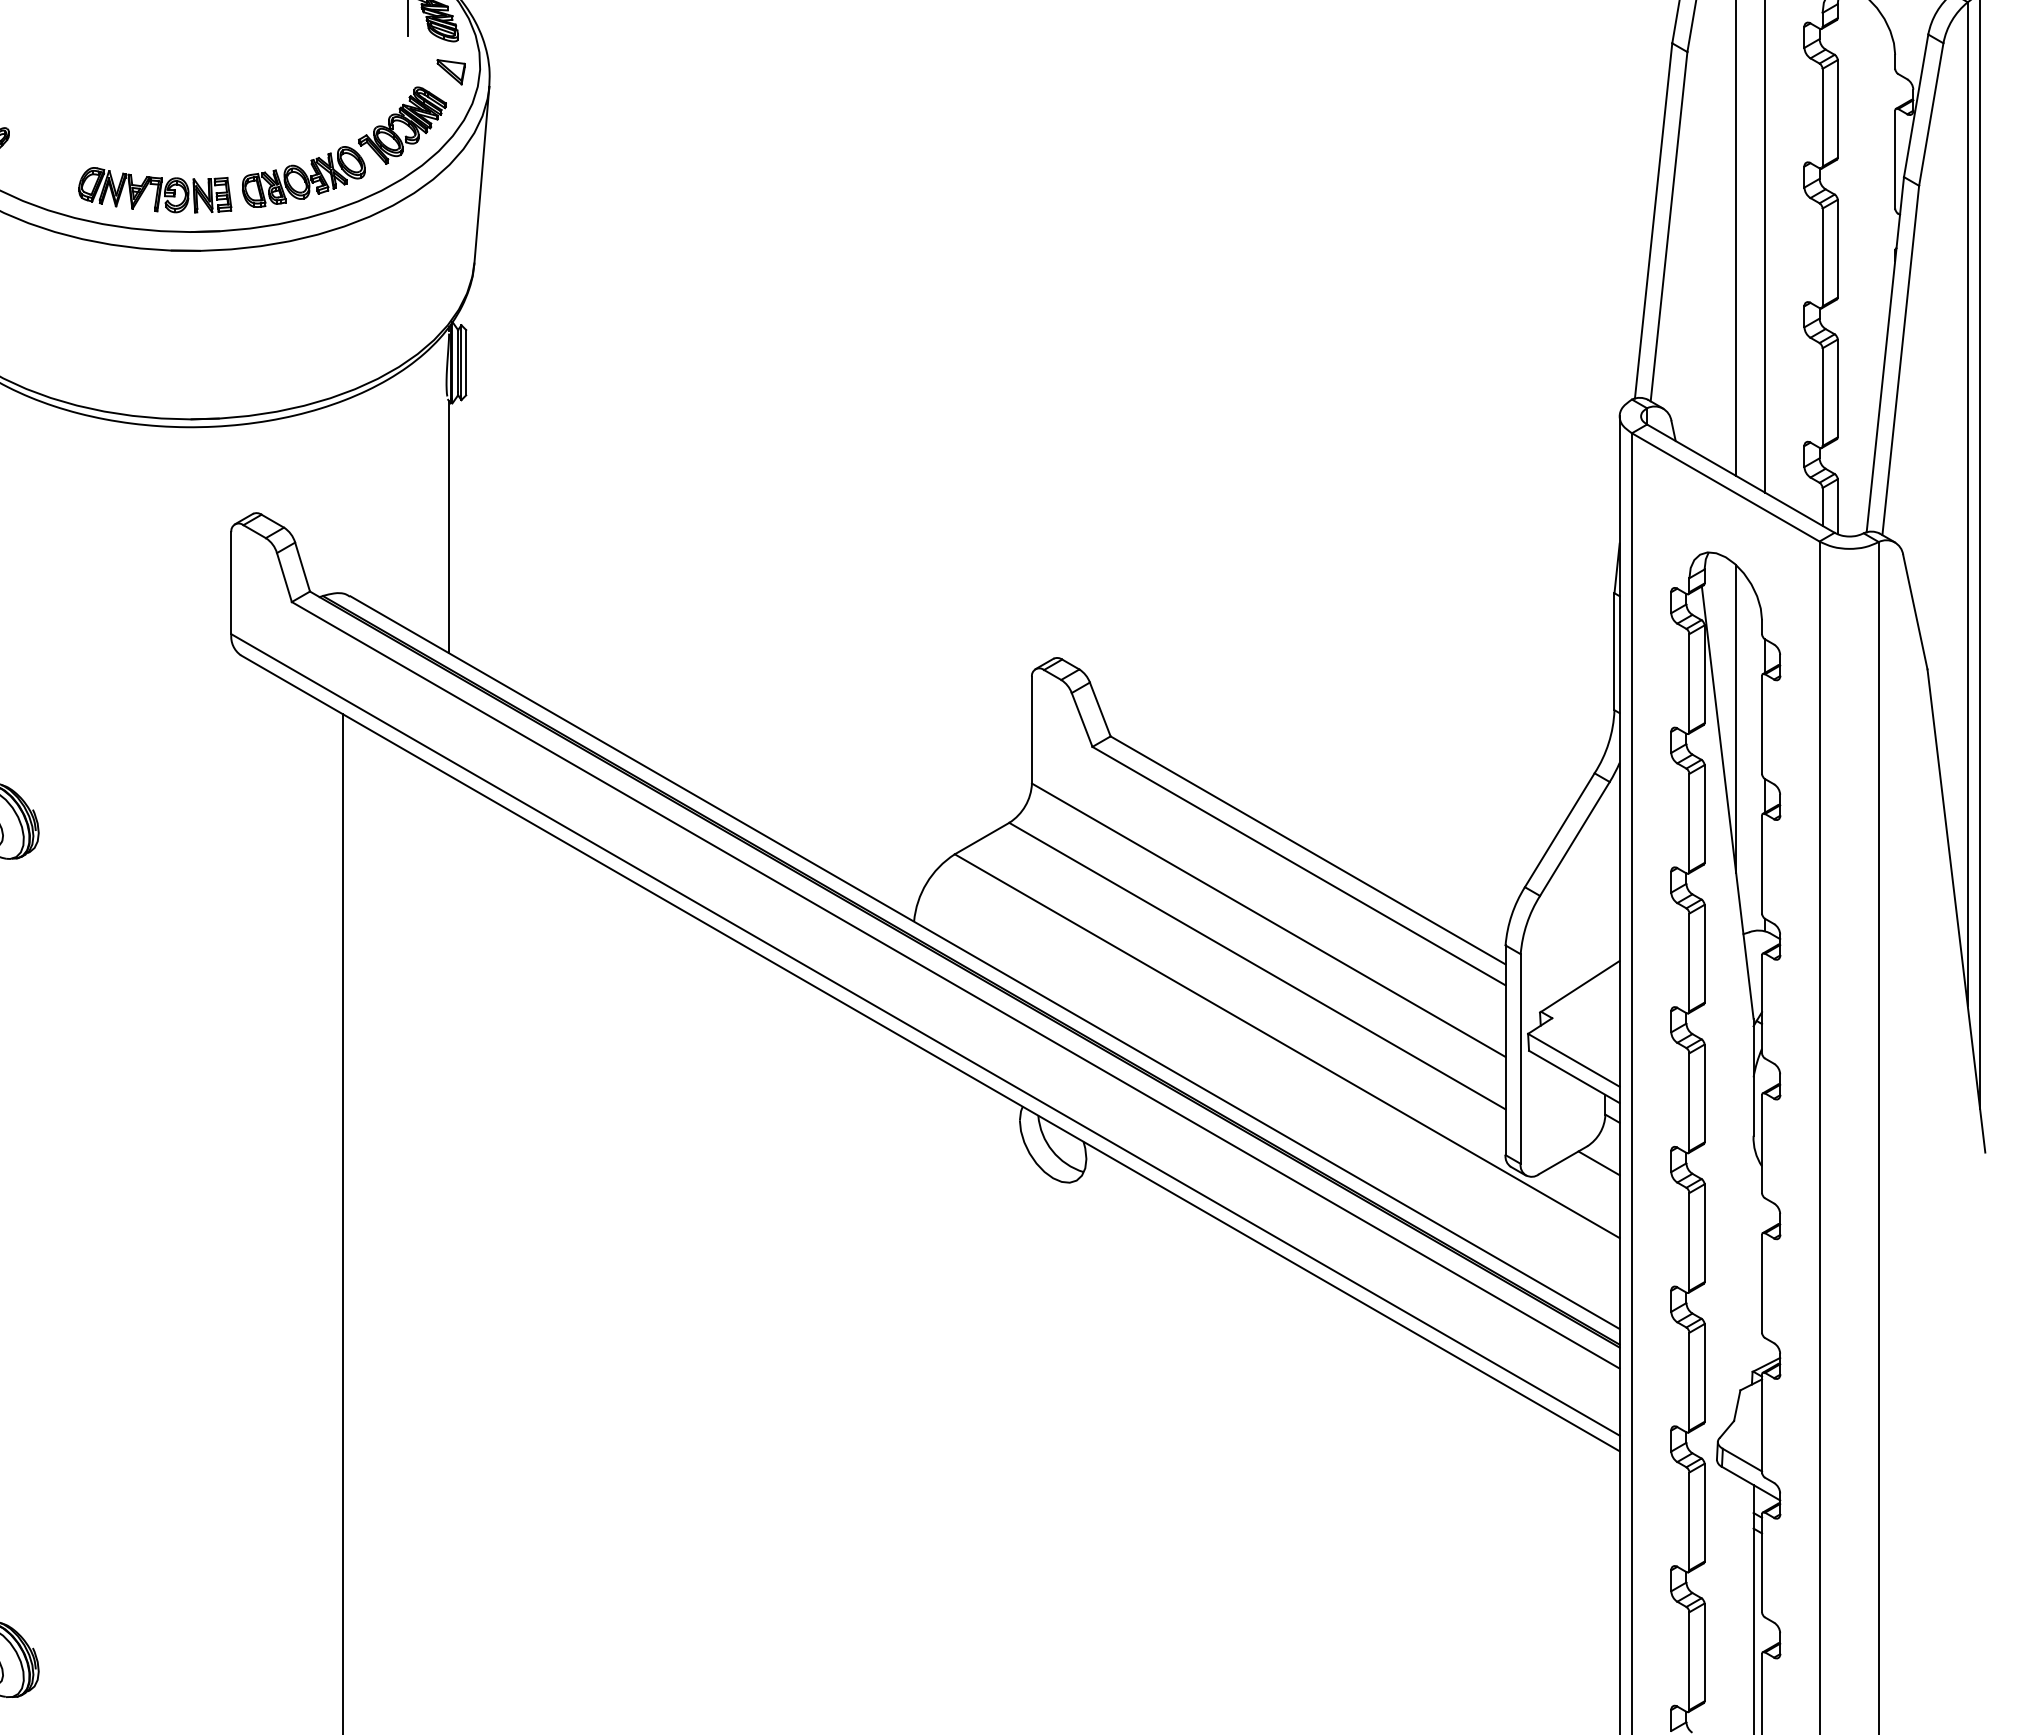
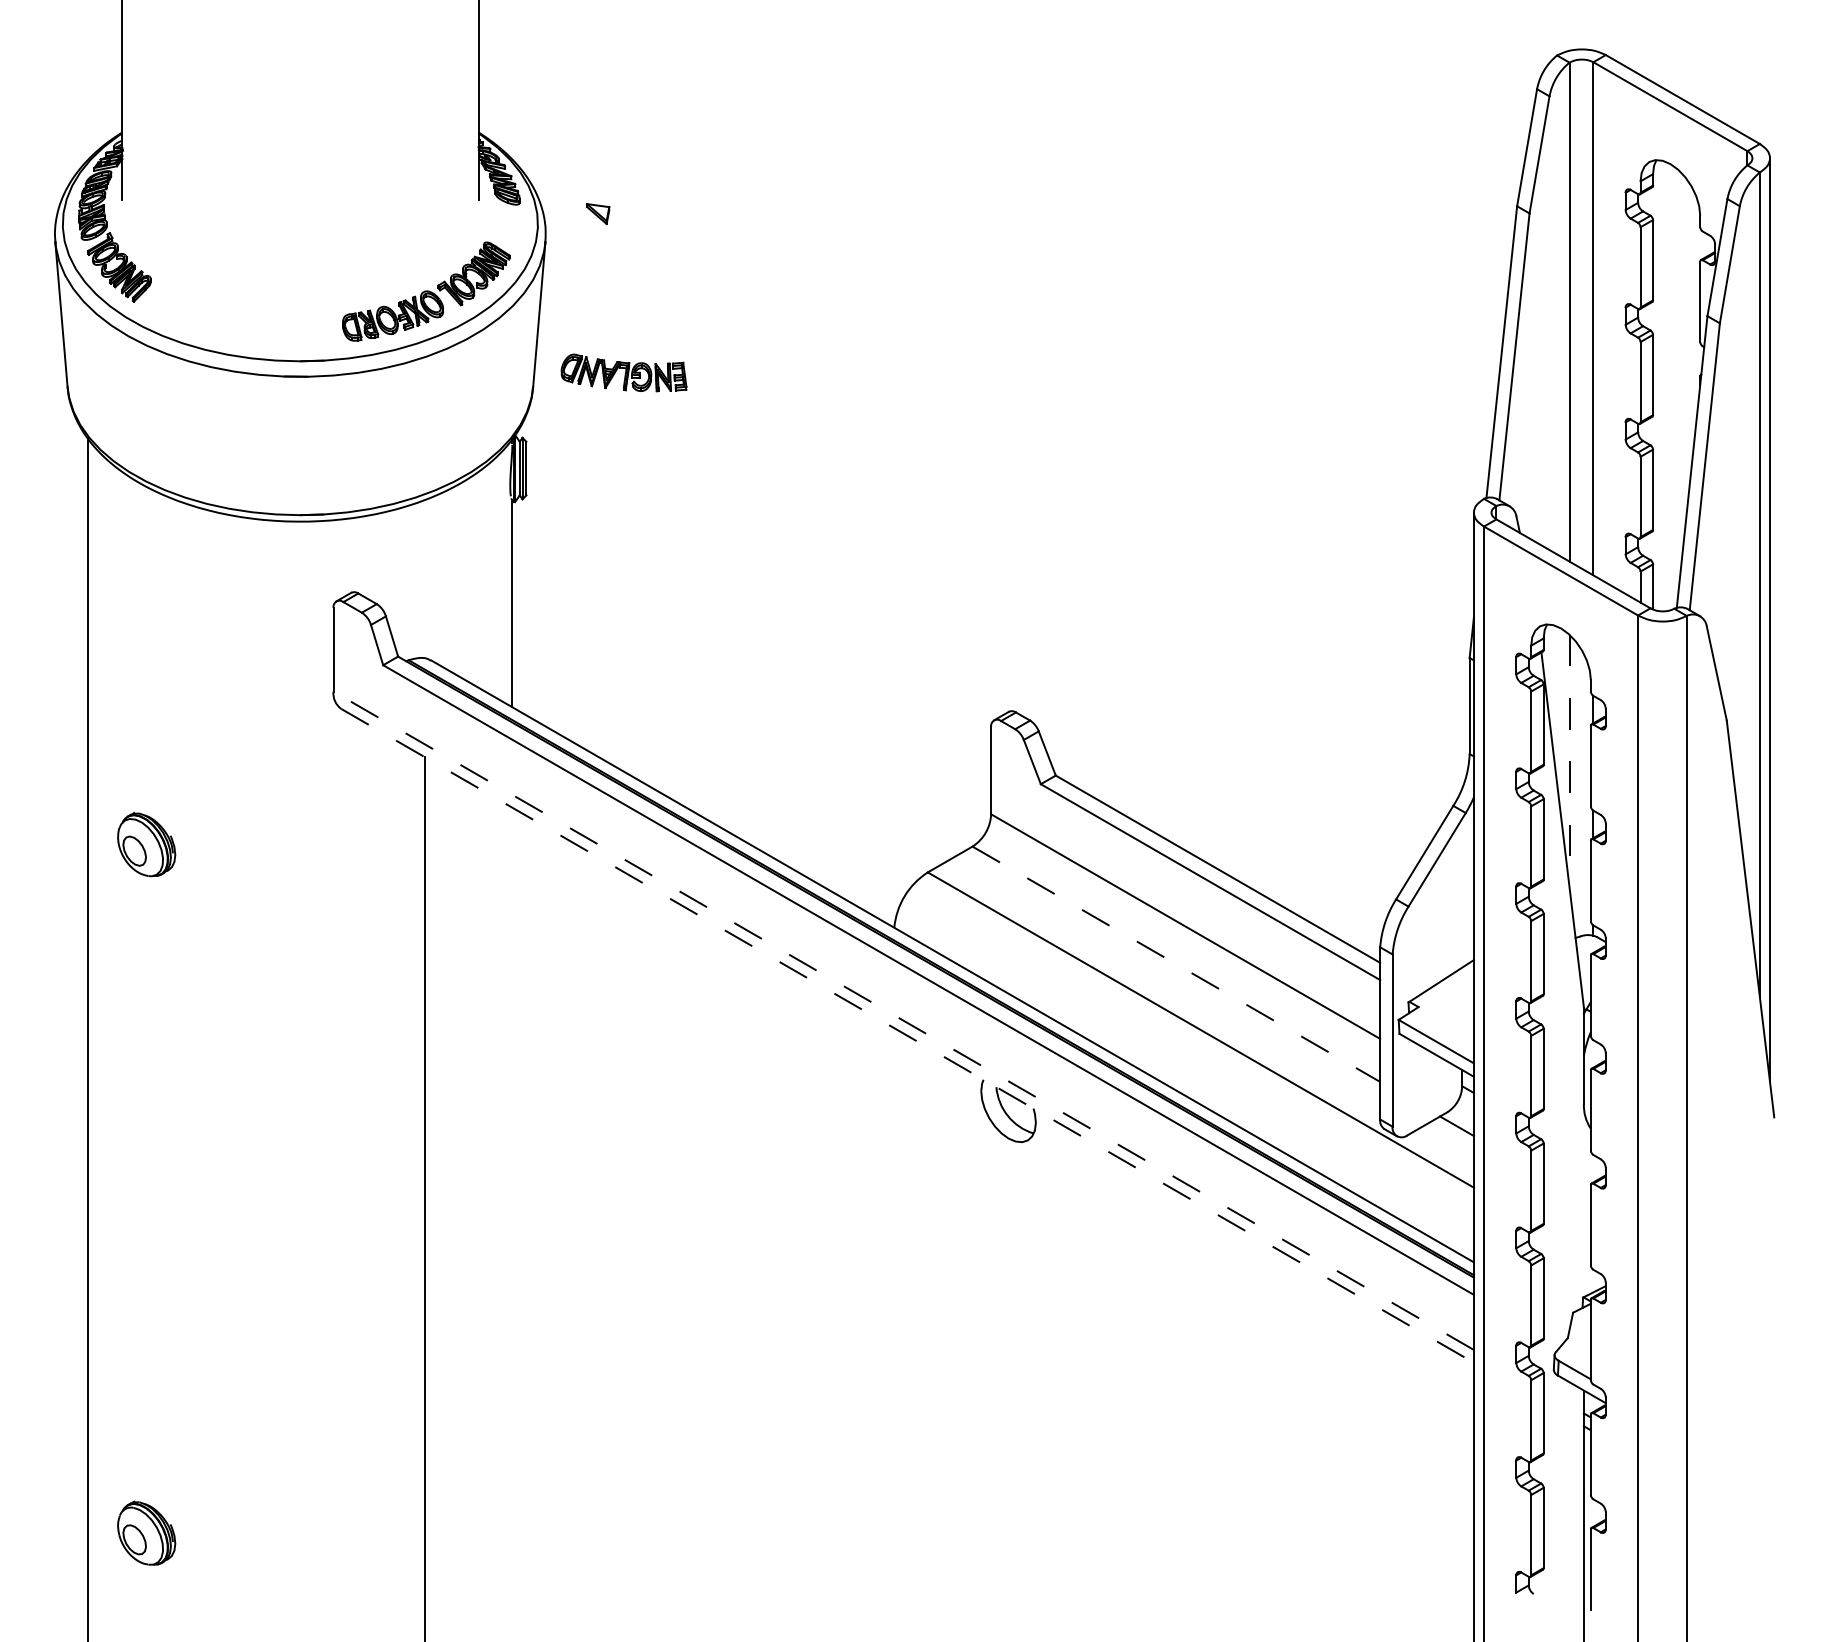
part: (451, 72) -> (598, 214), moved
part: (154, 189) -> (623, 372), moved
line: (1736, 719) -> (1569, 761), solid -> dashed
line: (1257, 966) -> (1176, 964), solid -> dashed
line: (925, 1034) -> (903, 1020), solid -> dashed
line: (930, 1052) -> (907, 1035), solid -> dashed

